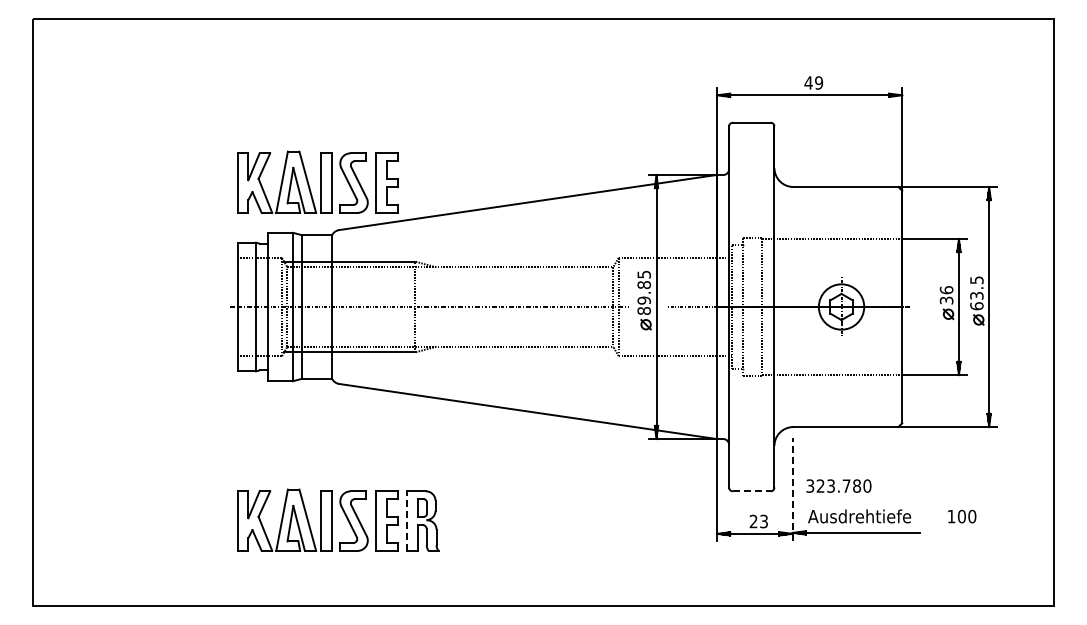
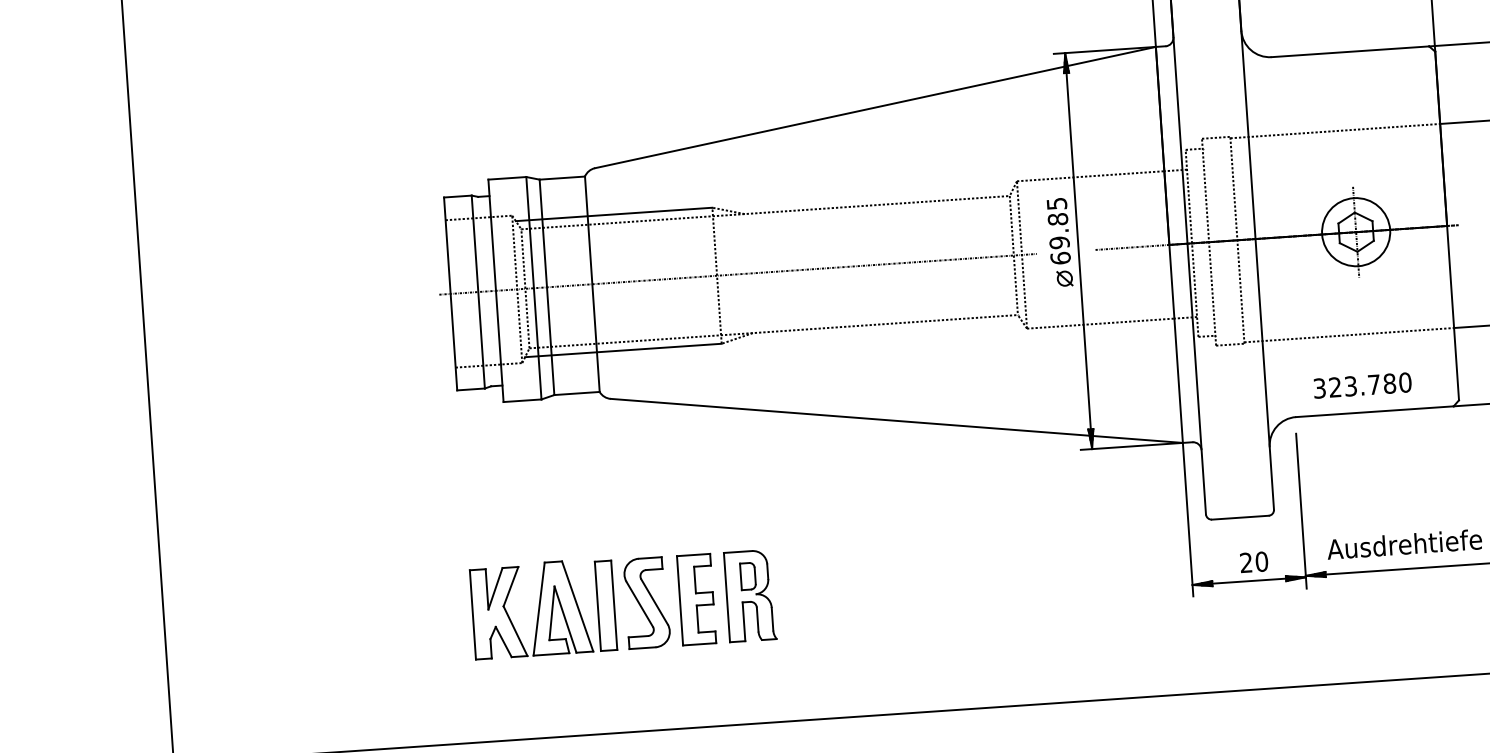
part: (317, 181) -> (557, 97), removed
text: (643, 310) -> (1059, 257), 89.85 -> 69.85
text: (838, 485) -> (1361, 384), moved
line: (792, 489) -> (1301, 510), dashed -> solid
line: (751, 491) -> (1239, 517), dashed -> solid
line: (407, 521) -> (727, 598), dashed -> solid
text: (764, 521) -> (1262, 561), 23 -> 20

